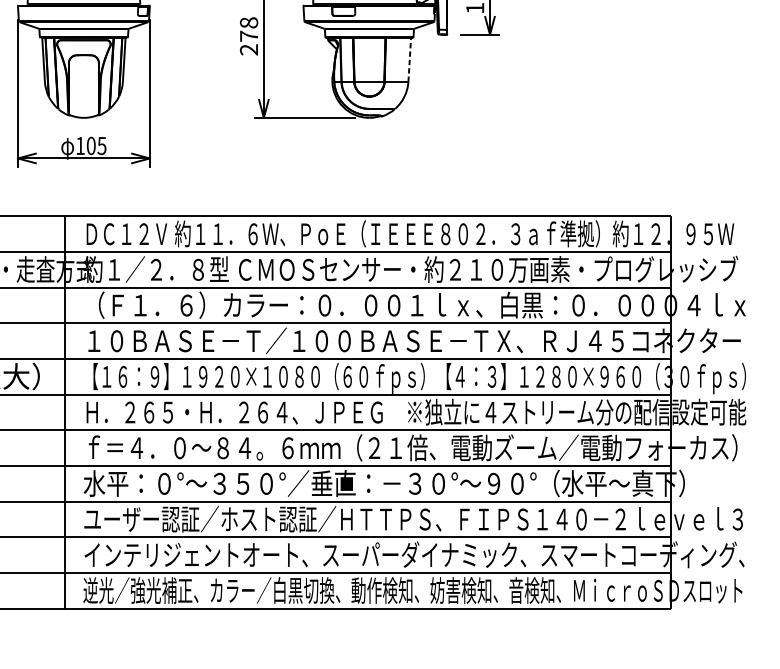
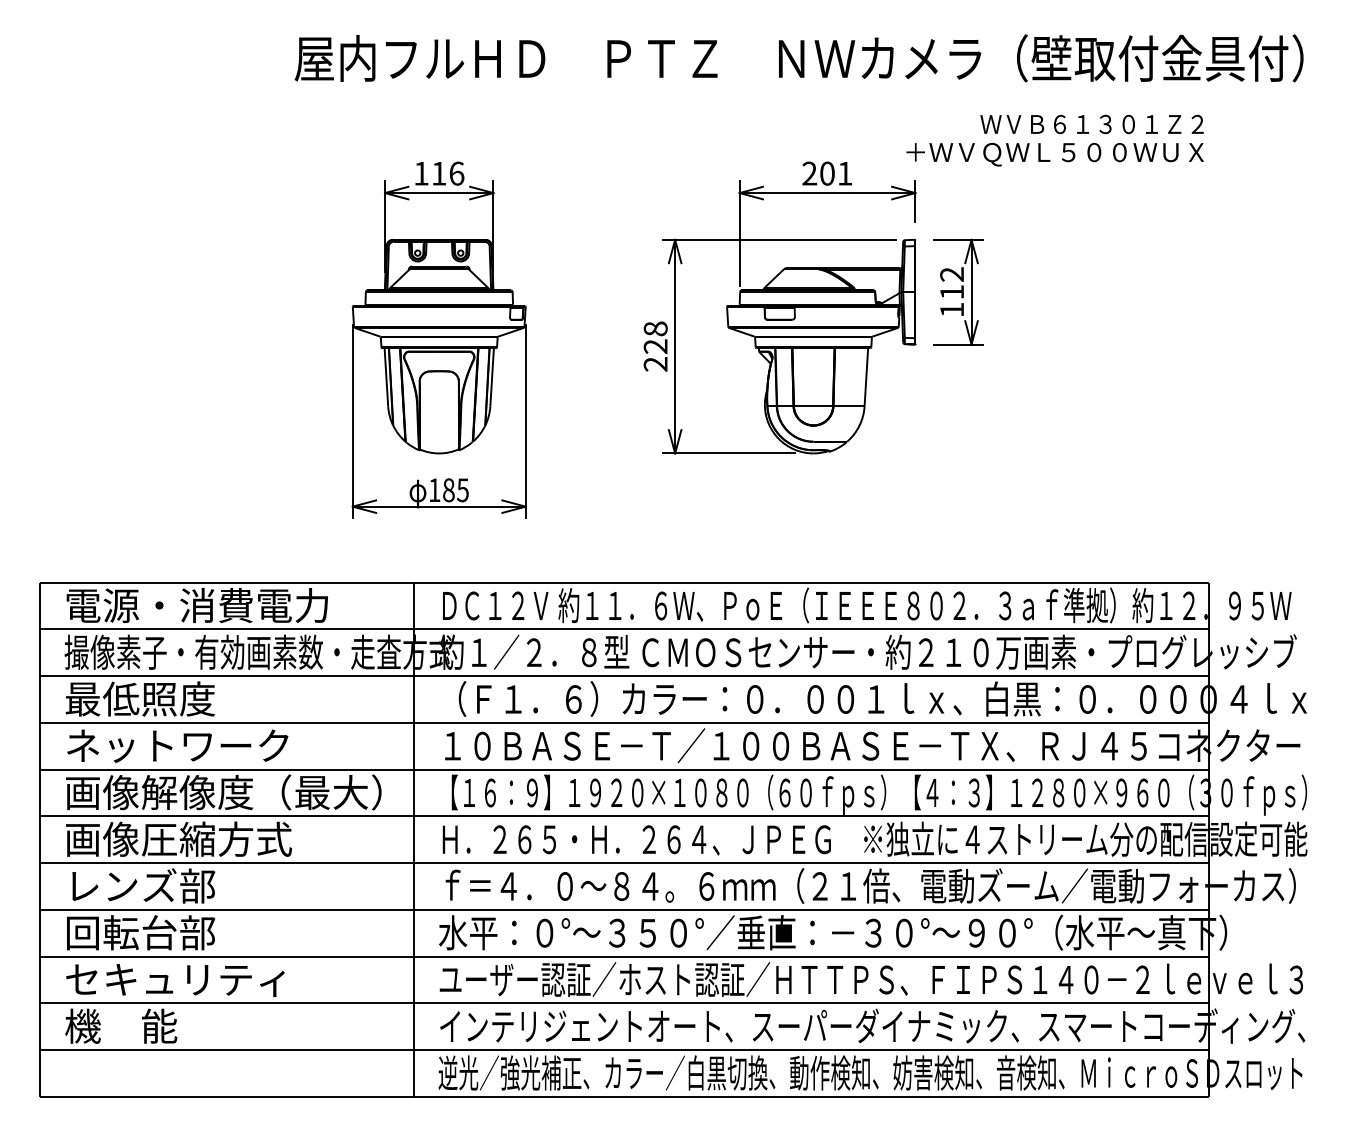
text: (248, 36) -> (655, 346), 278 -> 228
line: (409, 59) -> (866, 376), dashed -> solid
text: (90, 146) -> (448, 490), 105 -> 185

